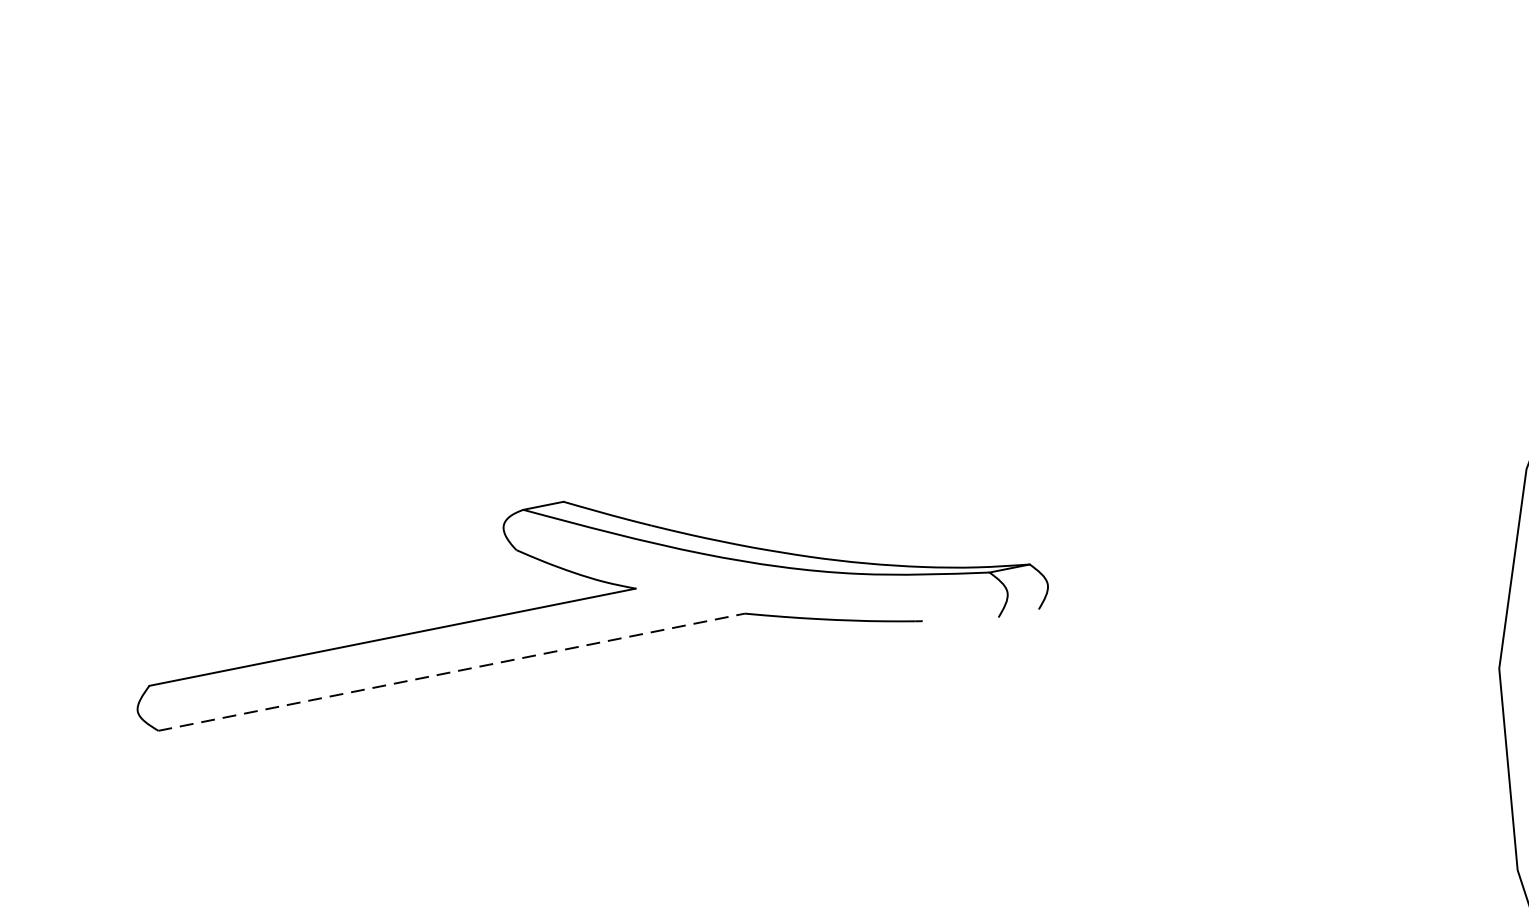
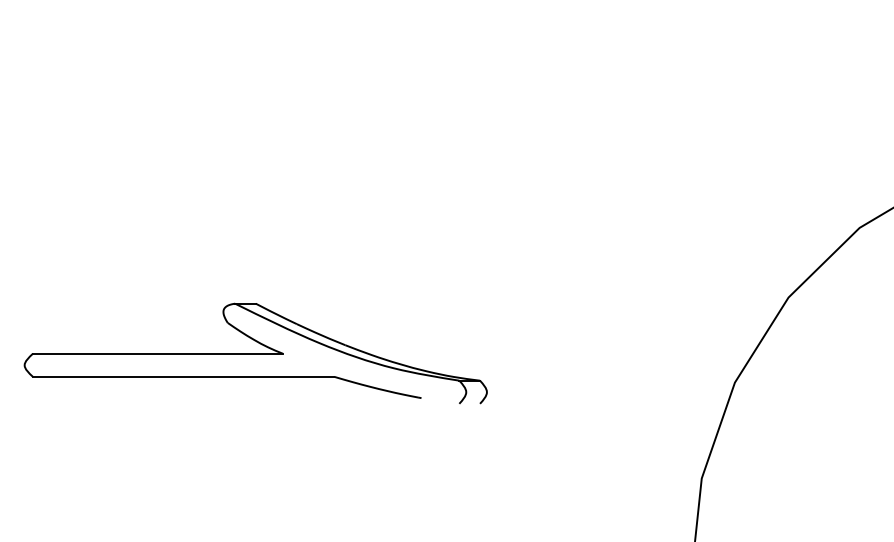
line: (451, 671) -> (183, 376), dashed -> solid

